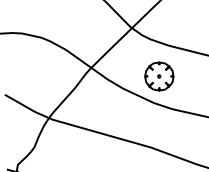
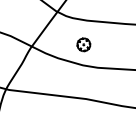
part: (159, 76) -> (83, 44), size x0.6

